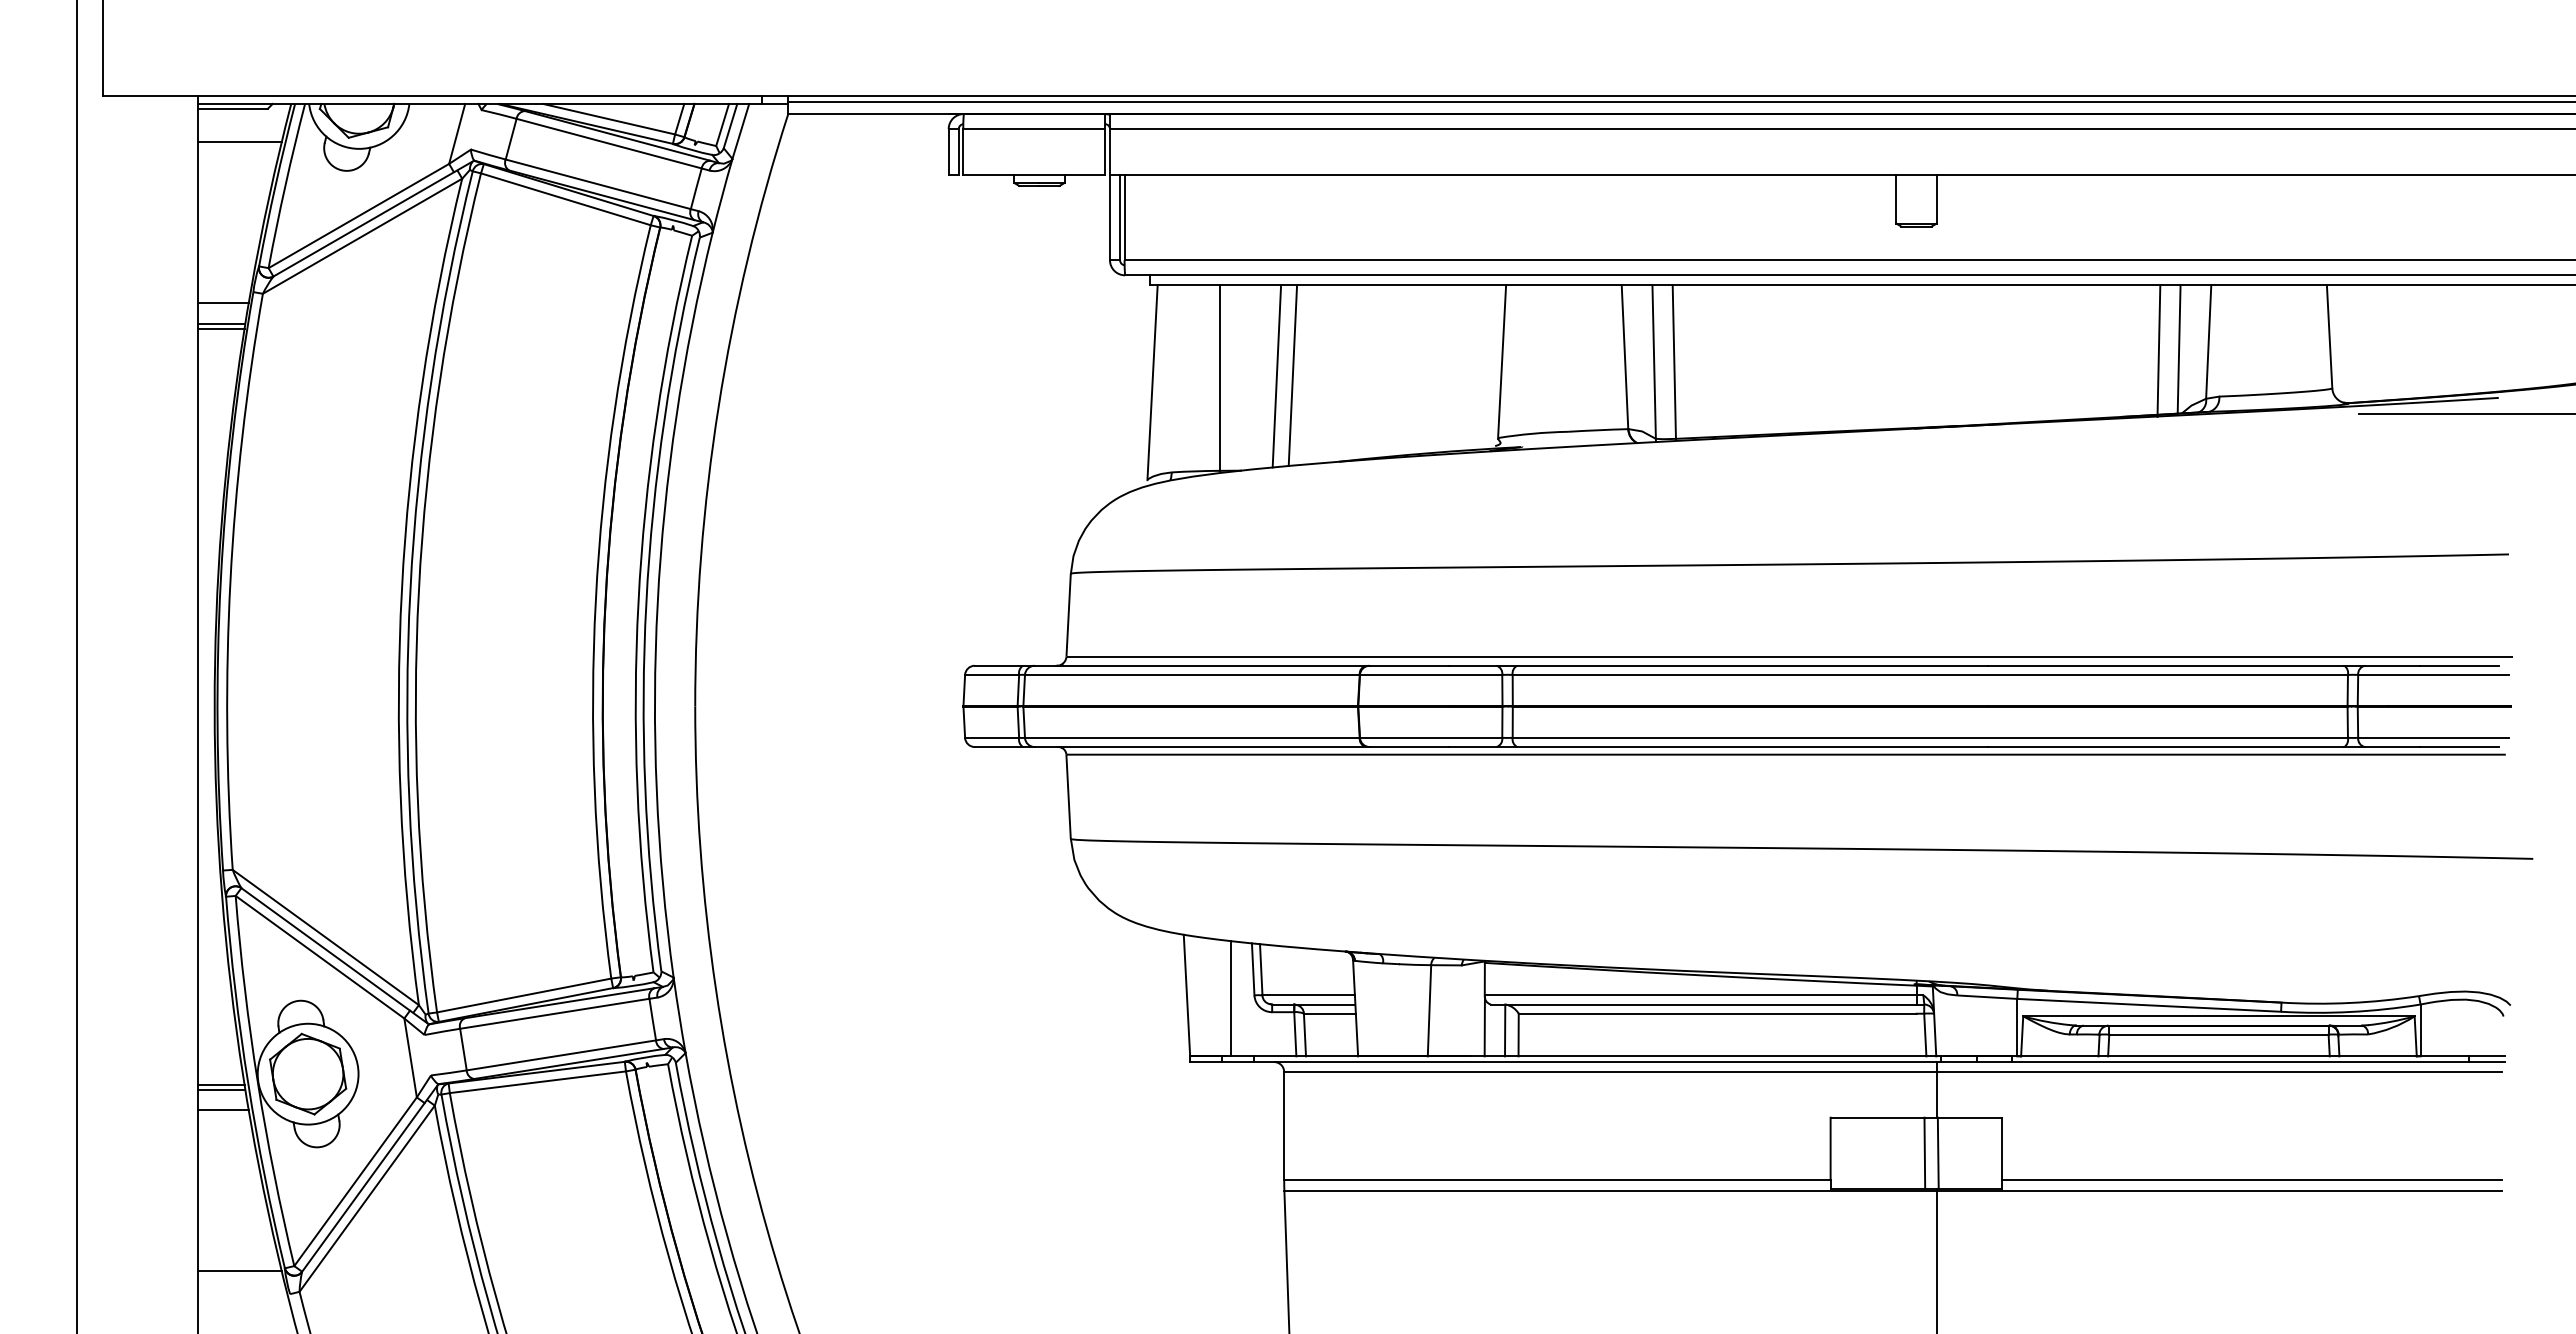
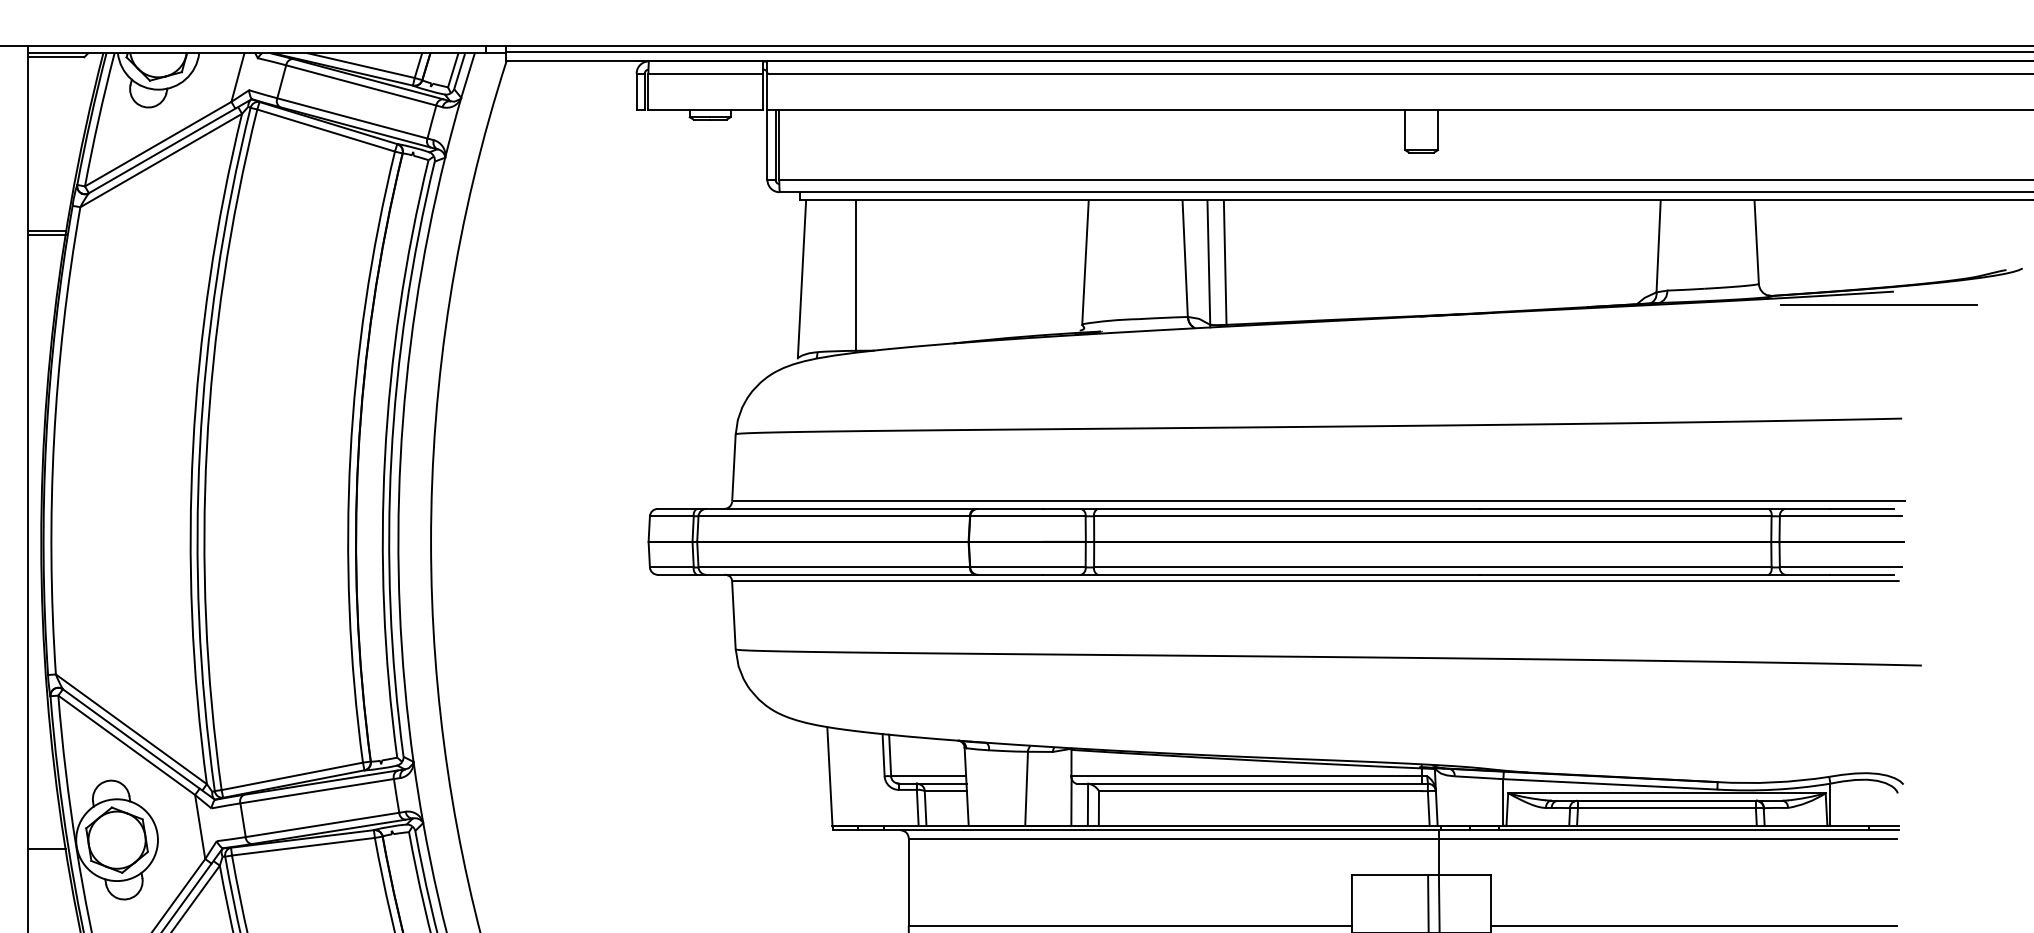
line: (239, 142) -> (61, 84), removed
line: (223, 303) -> (48, 215), removed
line: (2178, 349) -> (1634, 252), removed
line: (2158, 350) -> (1617, 253), removed
line: (1292, 375) -> (915, 273), removed
line: (1276, 376) -> (902, 274), removed
line: (1230, 998) -> (865, 778), removed
line: (221, 1089) -> (46, 852), removed
line: (223, 1109) -> (48, 868), removed

